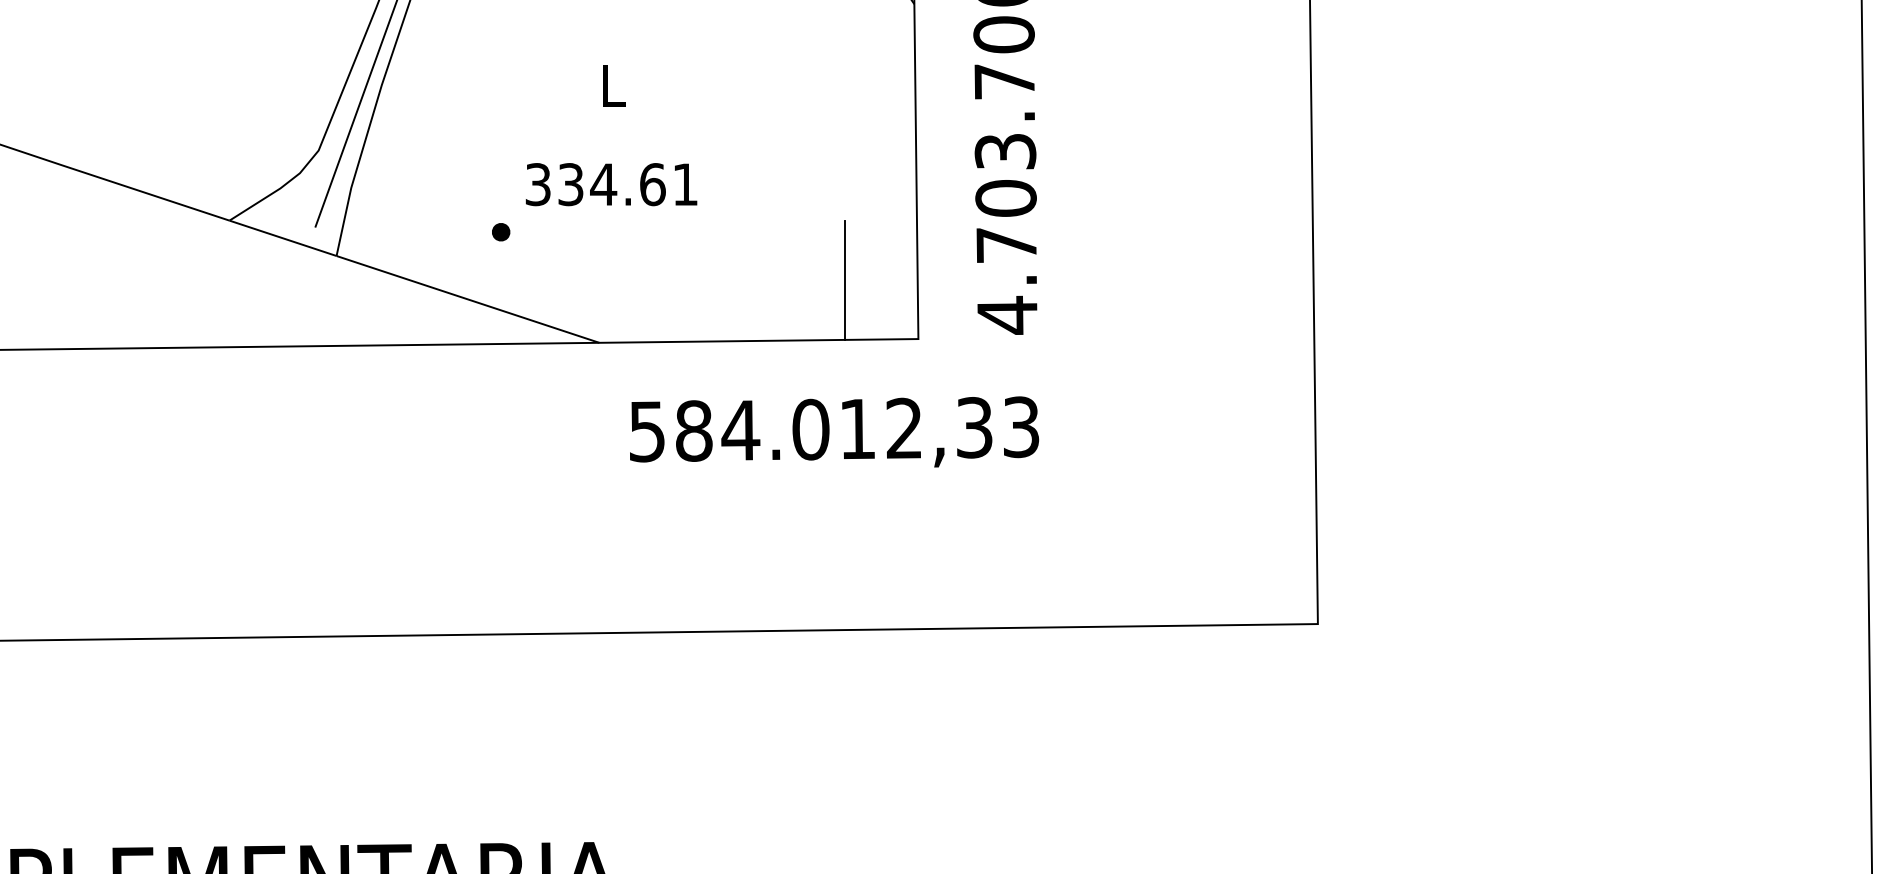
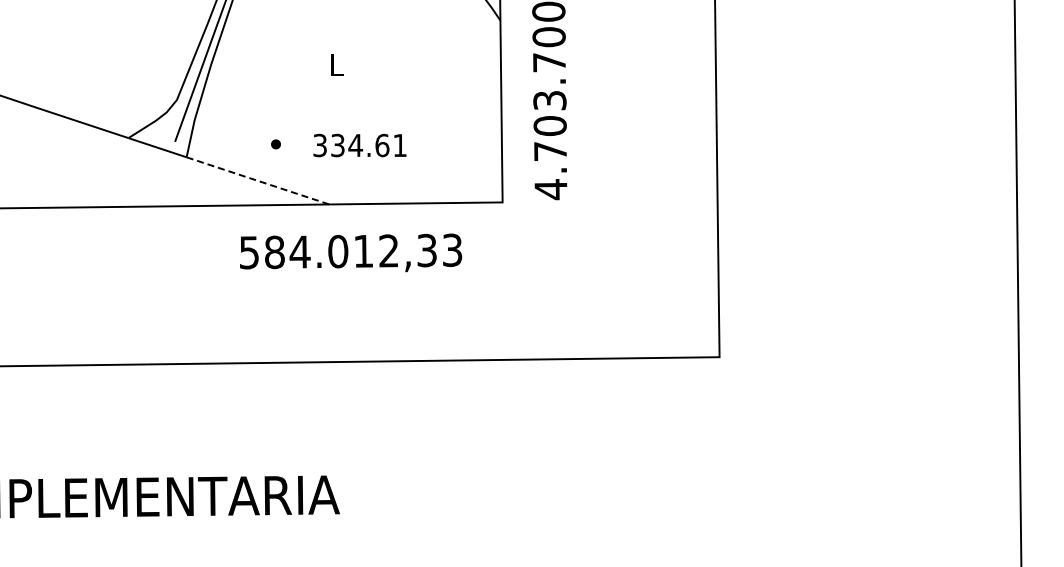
text: (610, 184) -> (359, 145), moved
line: (844, 280) -> (462, 170), removed
line: (468, 300) -> (258, 181), solid -> dashed
text: (835, 431) -> (351, 252), moved

